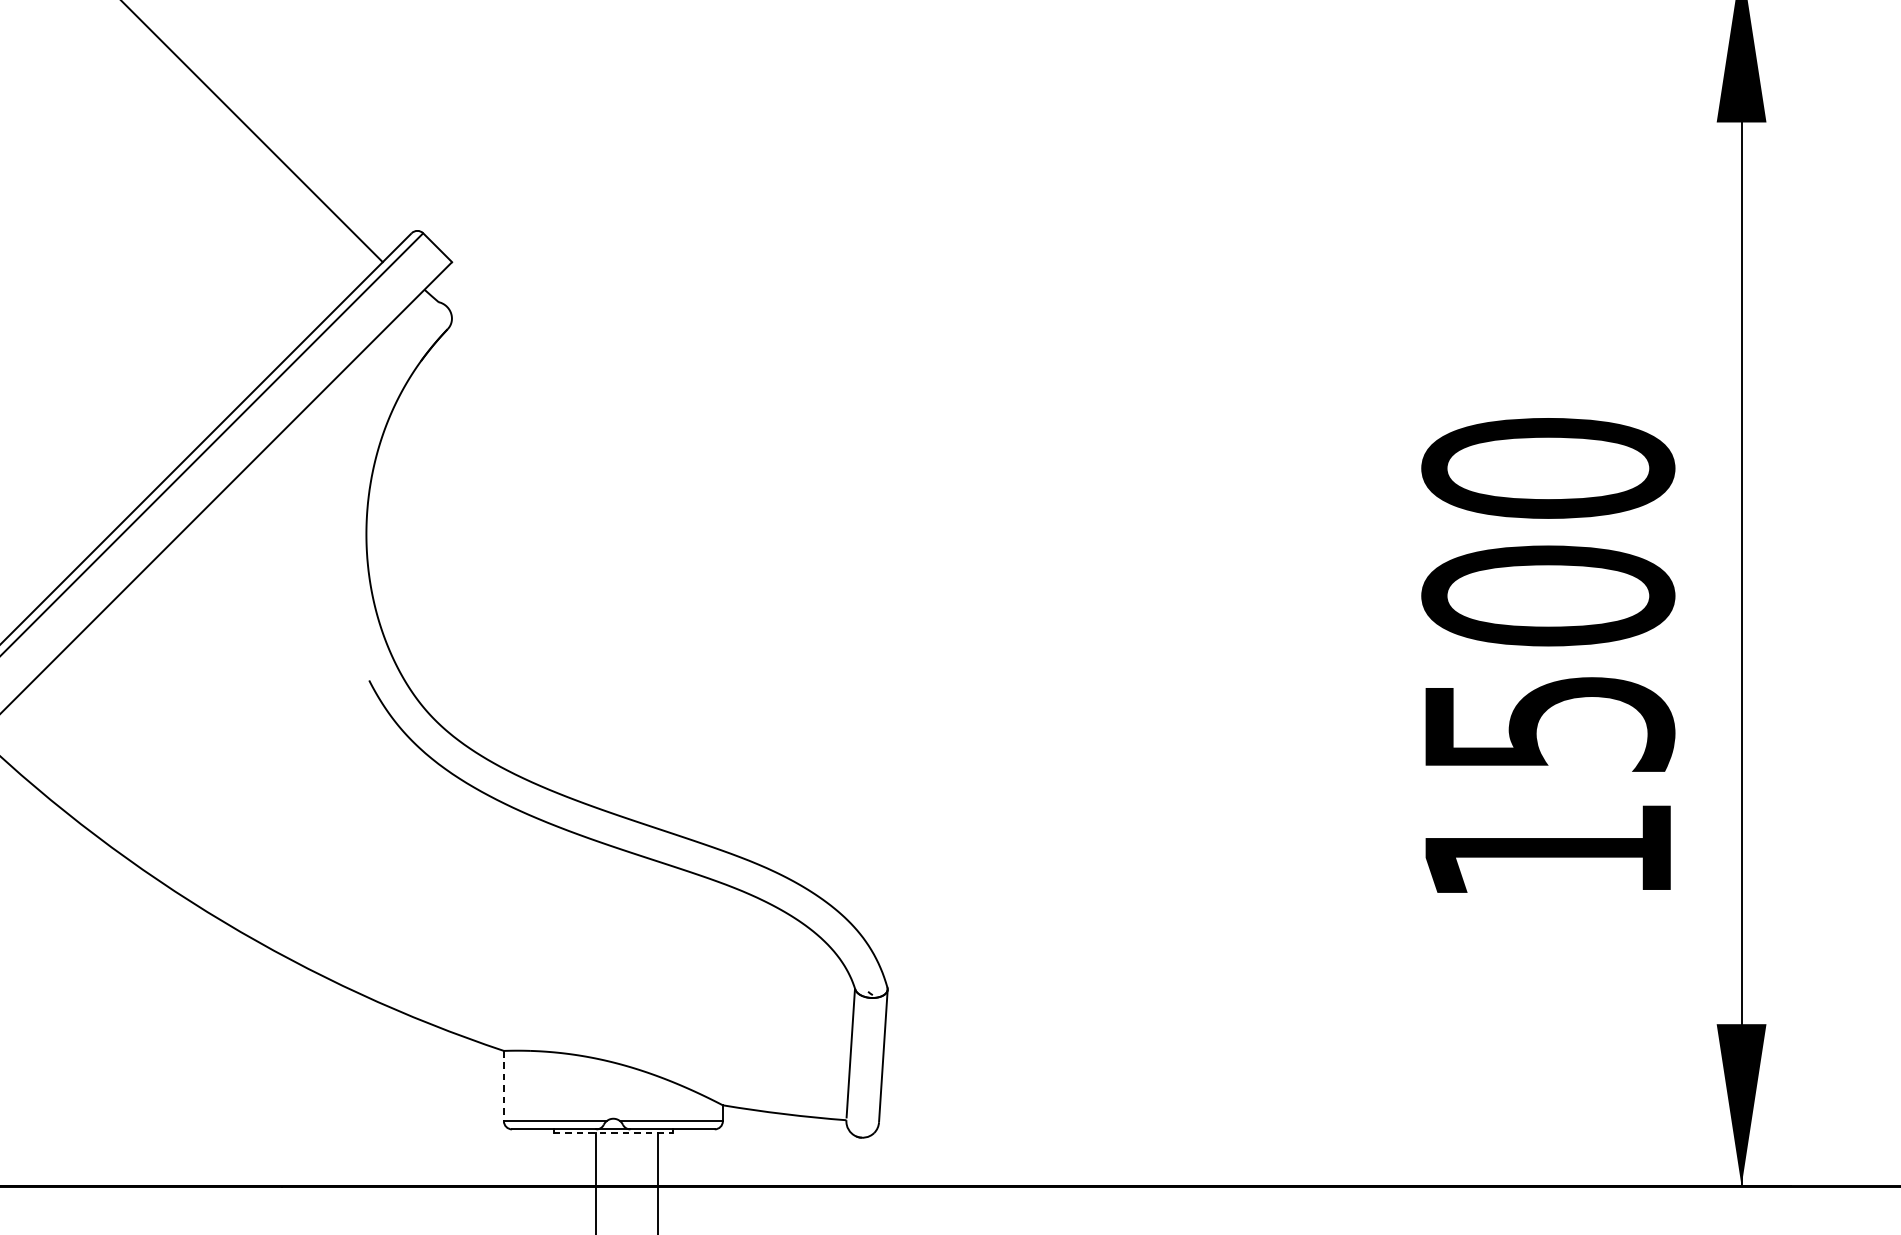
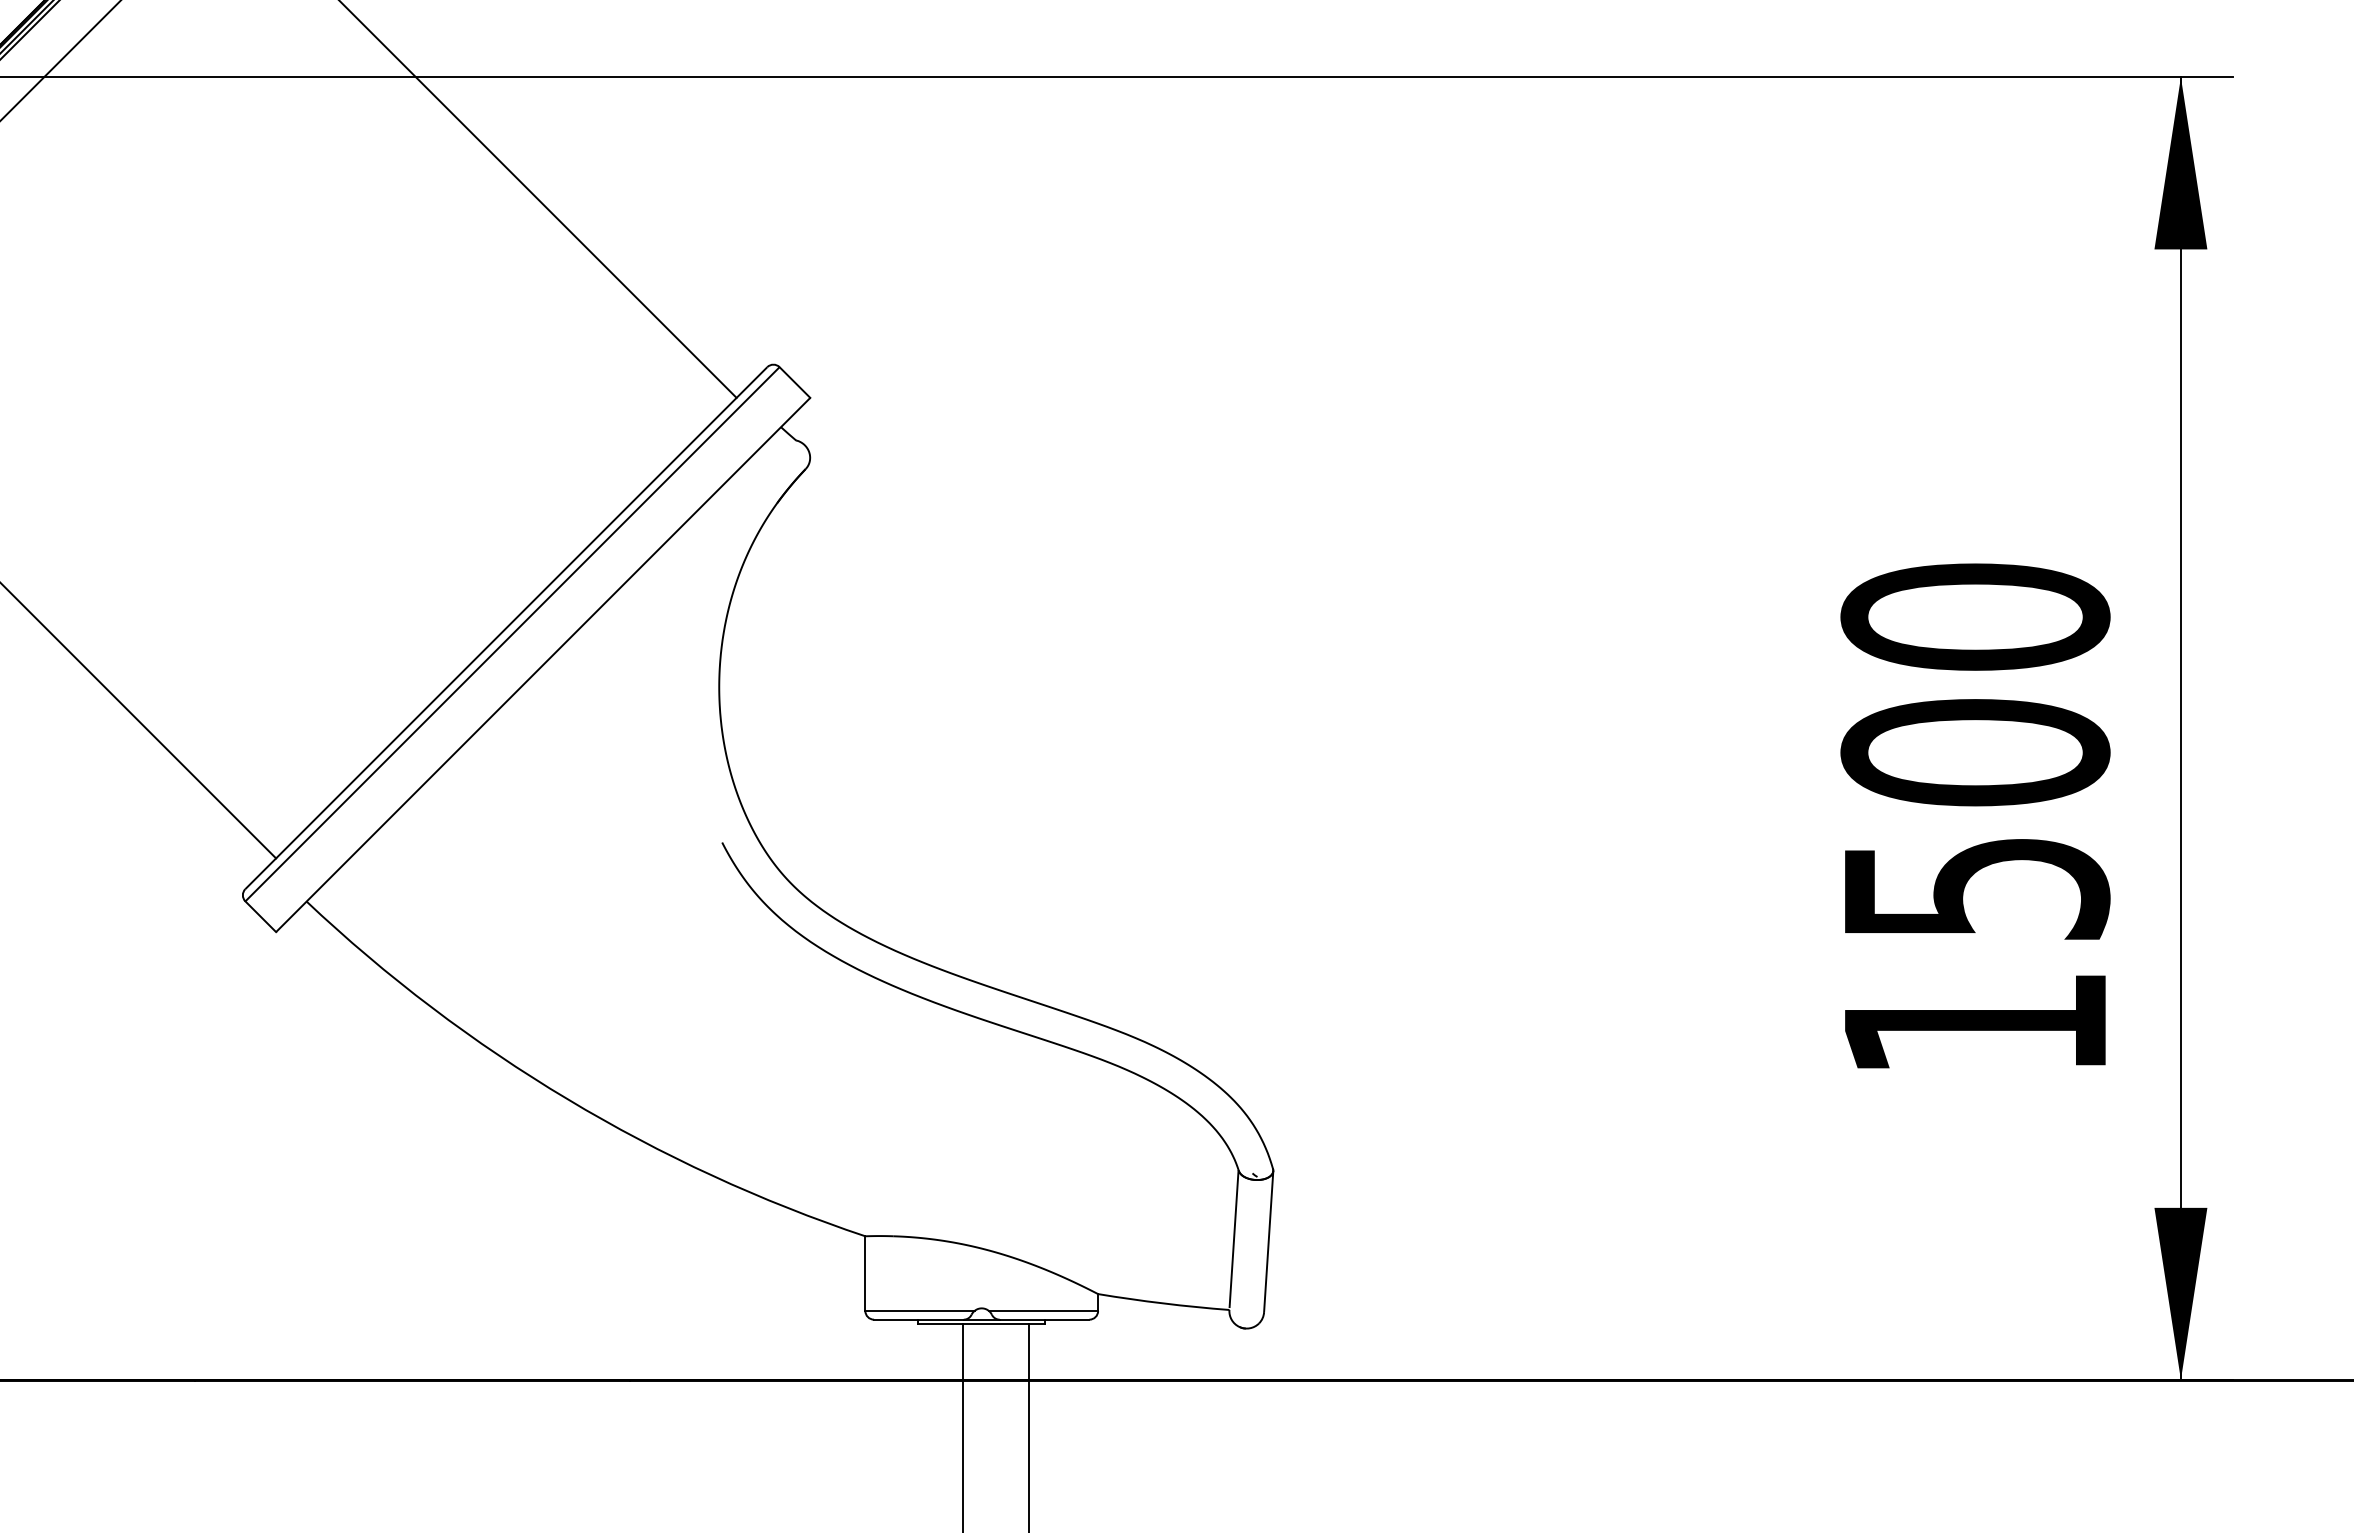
line: (504, 1086) -> (865, 1274), dashed -> solid
line: (614, 1133) -> (982, 1324), dashed -> solid

